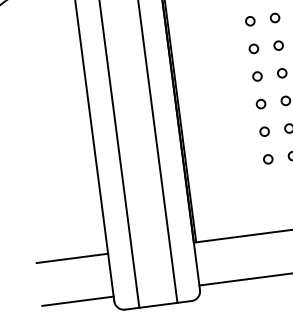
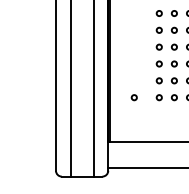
circle: (225, 164) -> (133, 97), added
line: (72, 257) -> (34, 141), removed
line: (78, 300) -> (34, 167), removed

